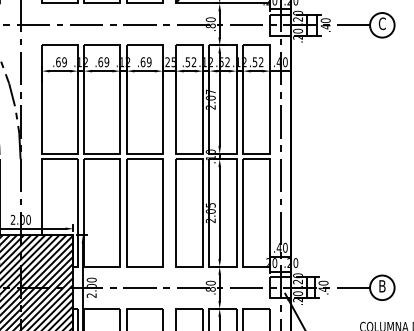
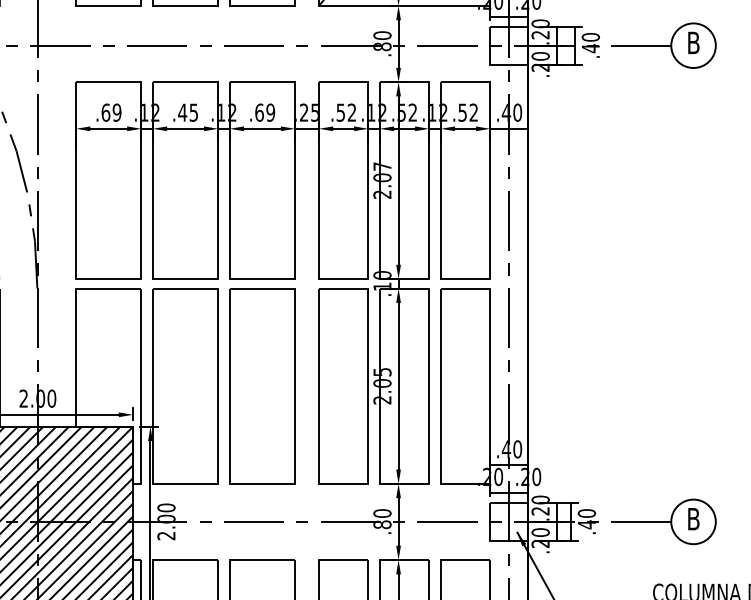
text: (381, 23) -> (692, 42), C -> B
text: (103, 62) -> (187, 113), .69 -> .45

